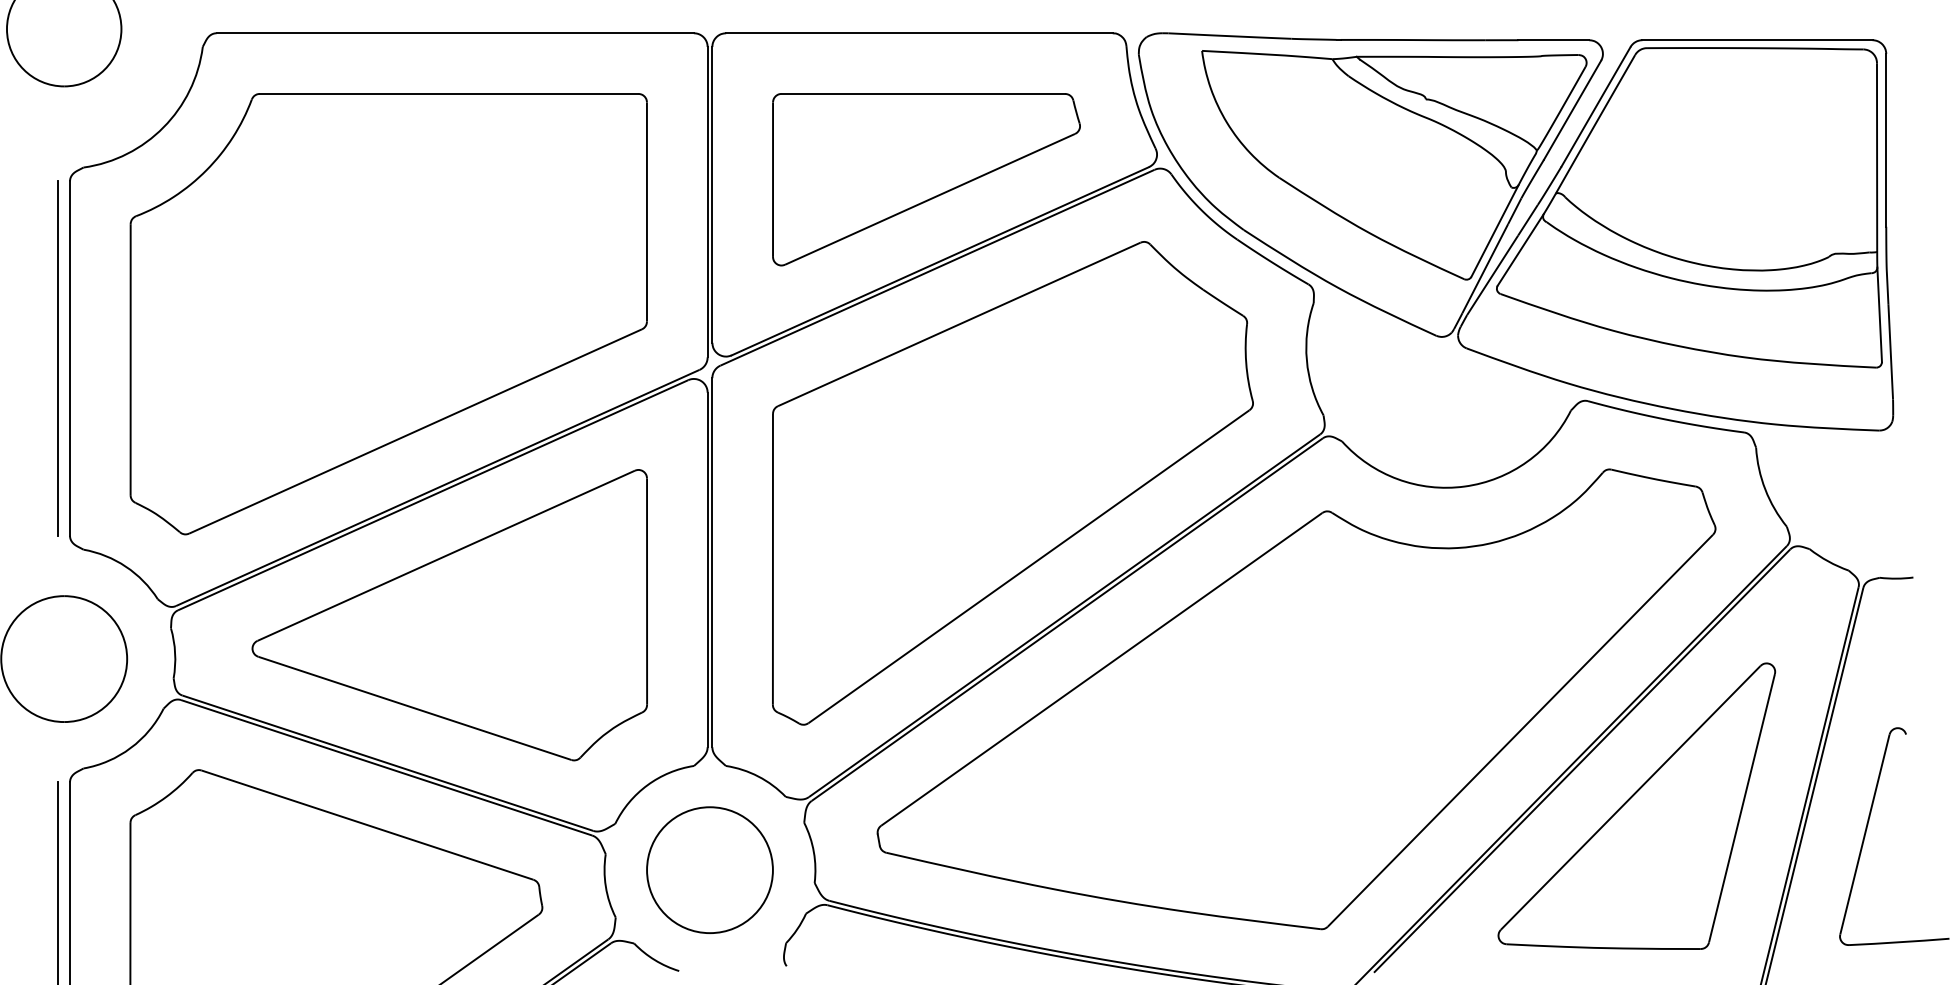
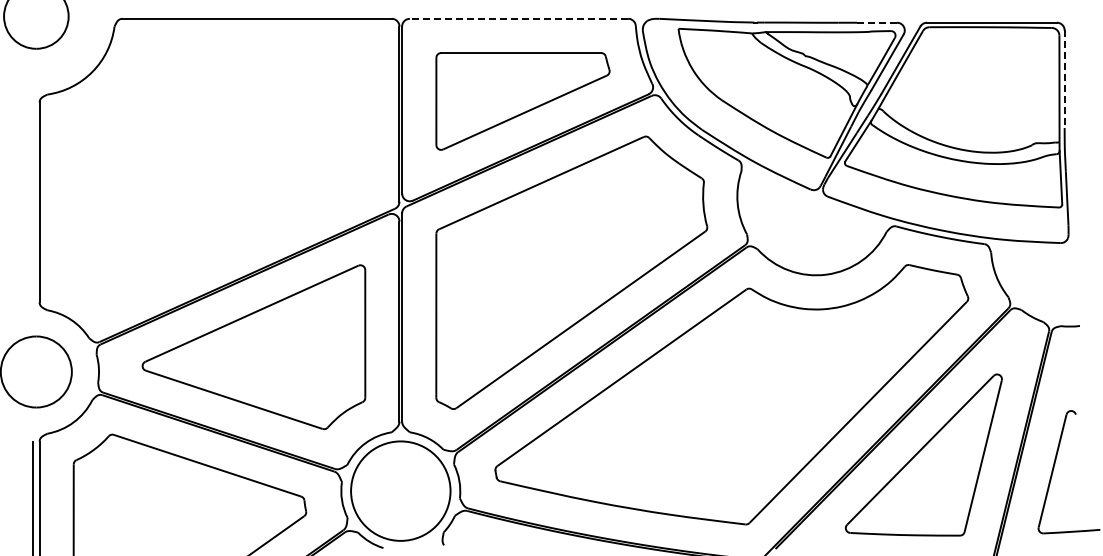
line: (918, 32) -> (518, 18), solid -> dashed
line: (1554, 39) -> (877, 22), solid -> dashed
line: (1885, 140) -> (1064, 79), solid -> dashed
part: (388, 314) -> (219, 177), removed
line: (59, 358) -> (33, 202), removed
circle: (709, 869) -> (400, 490), size x1.4

